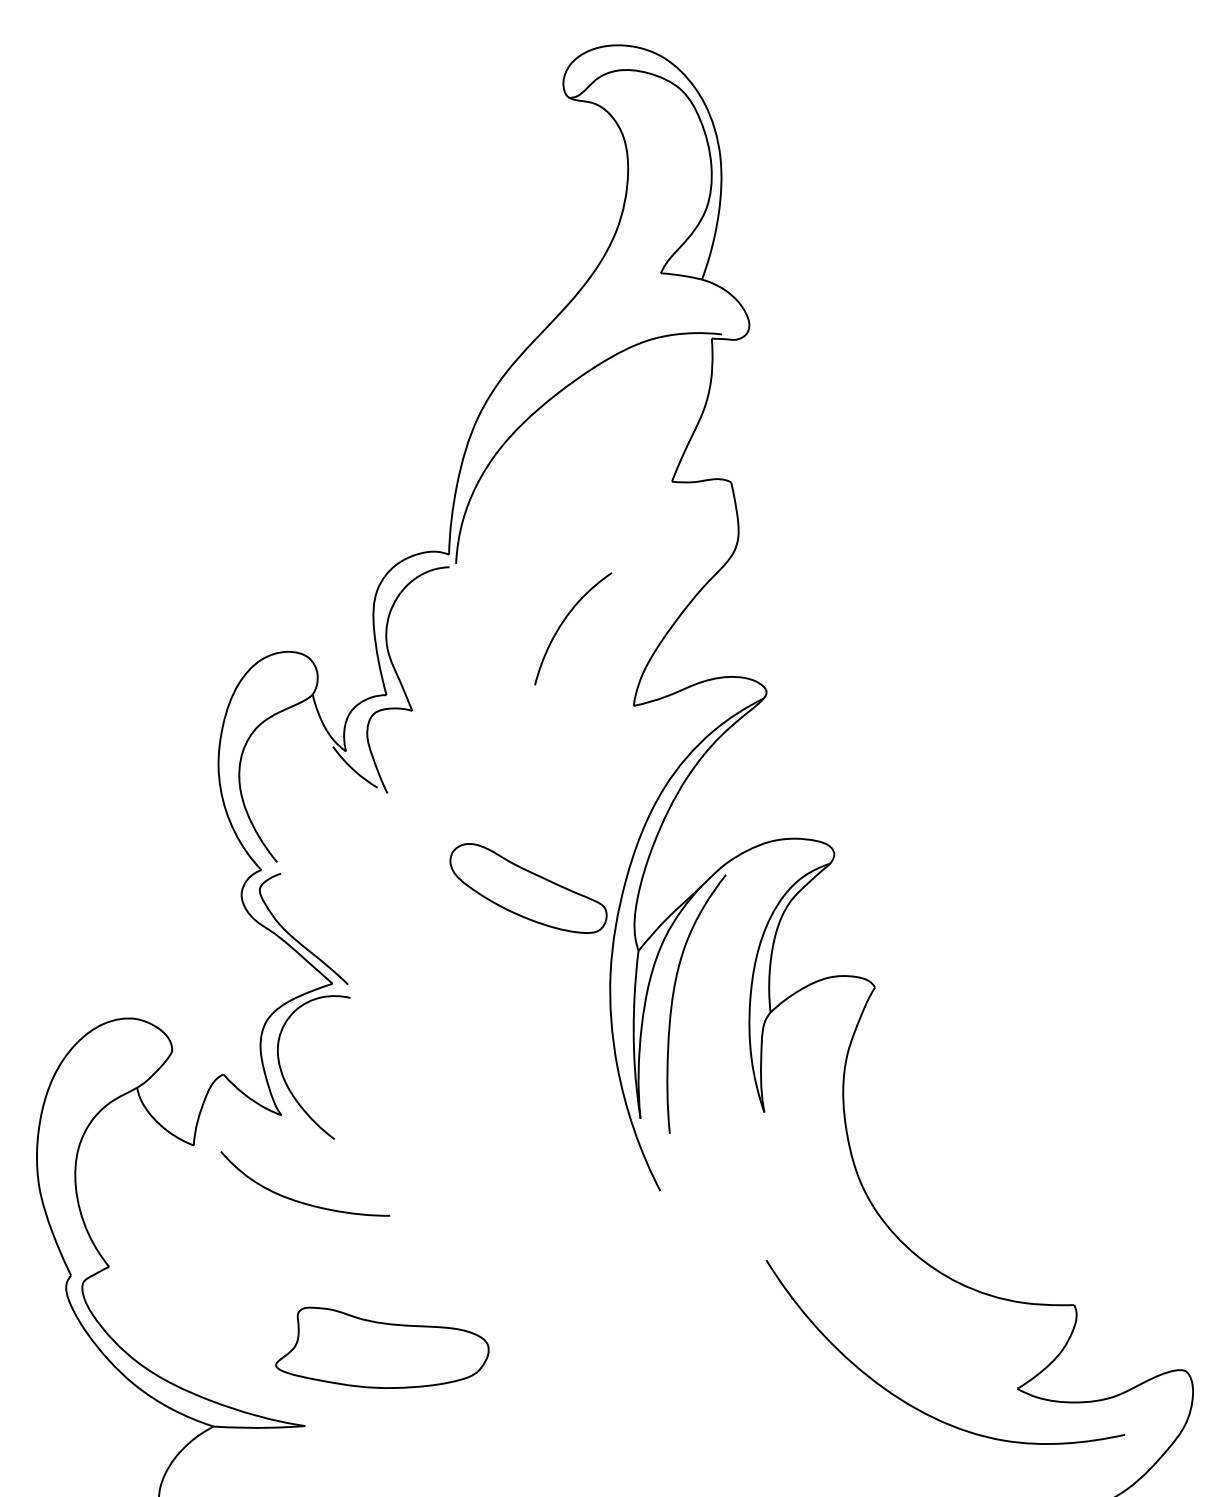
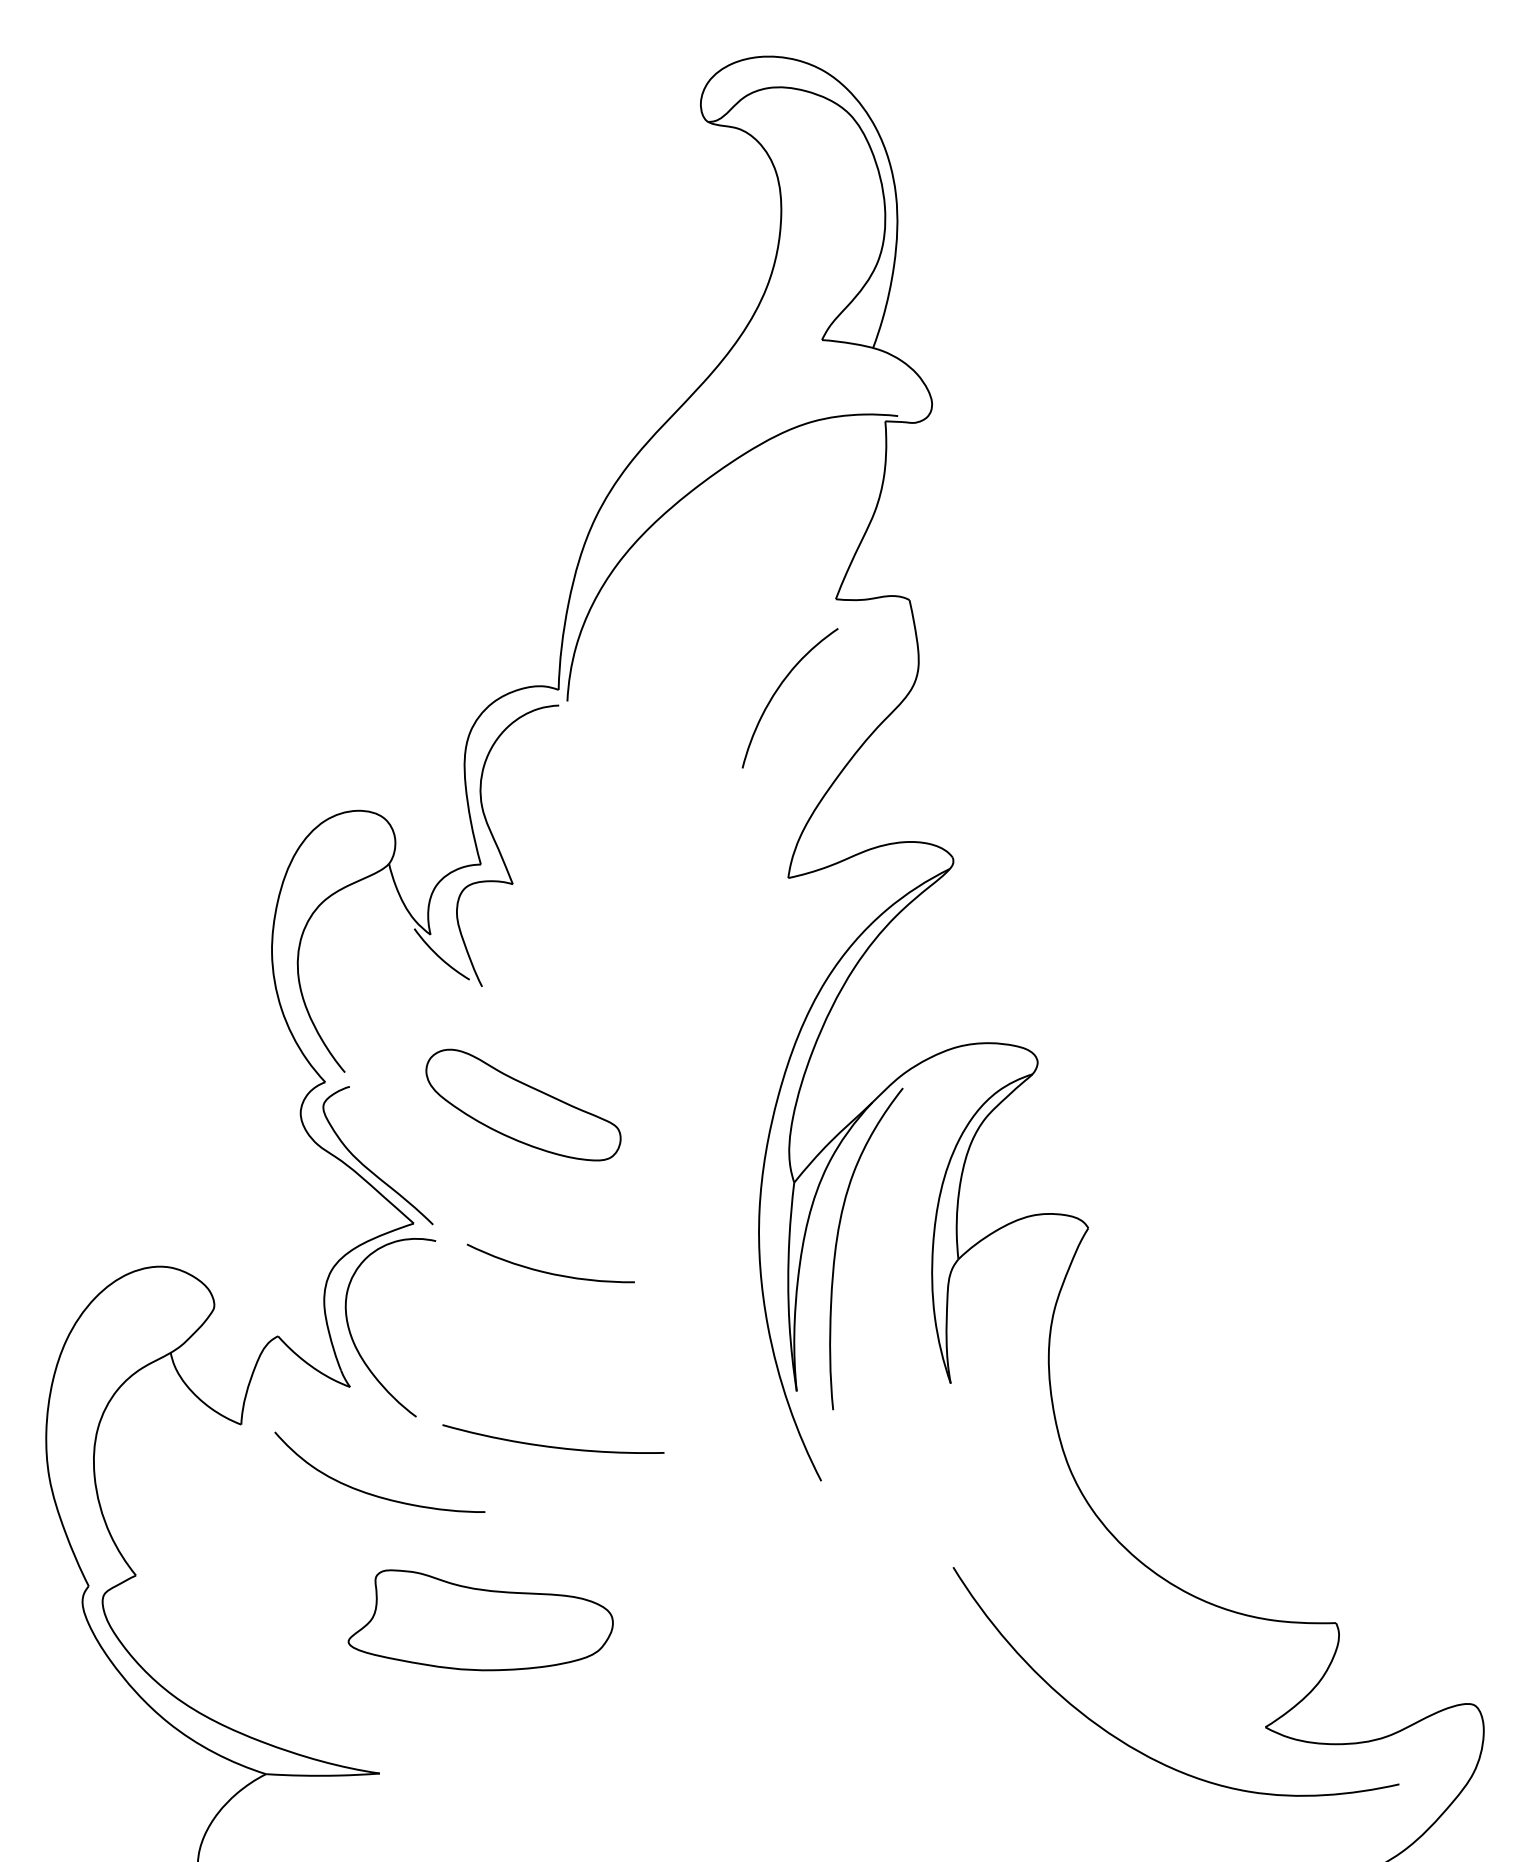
curve: (563, 623) -> (777, 691), moved
part: (528, 888) -> (523, 1104), moved
curve: (439, 1022) -> (546, 1271), added
curve: (444, 1163) -> (553, 1446), added
part: (382, 1348) -> (480, 1620), moved

